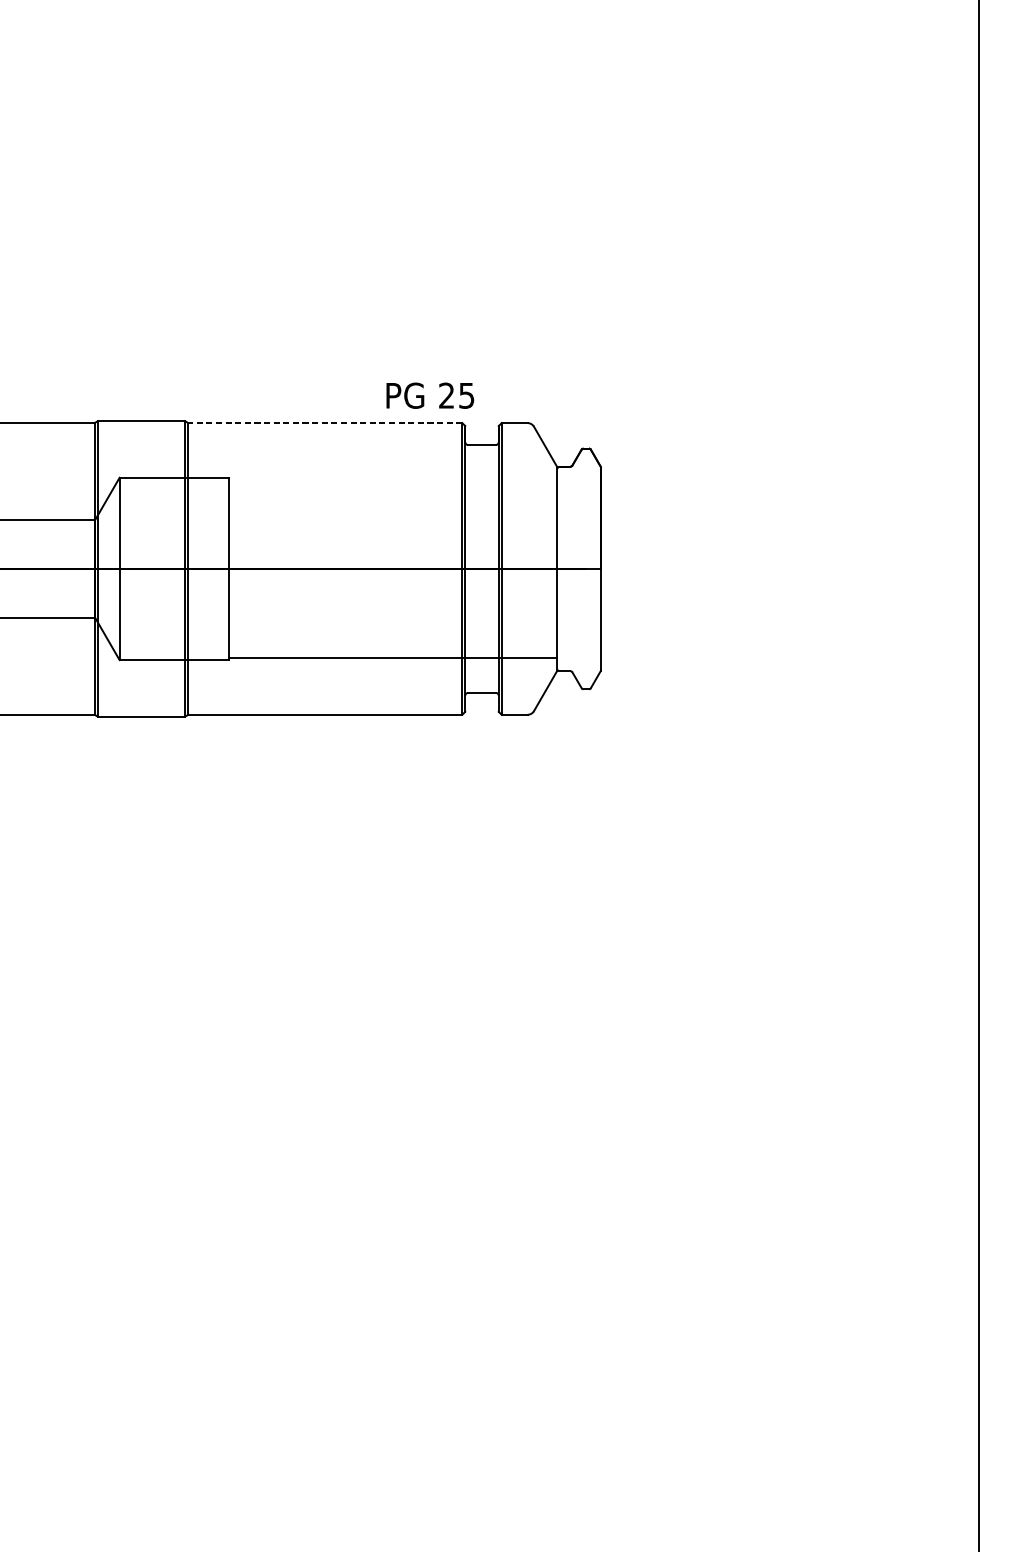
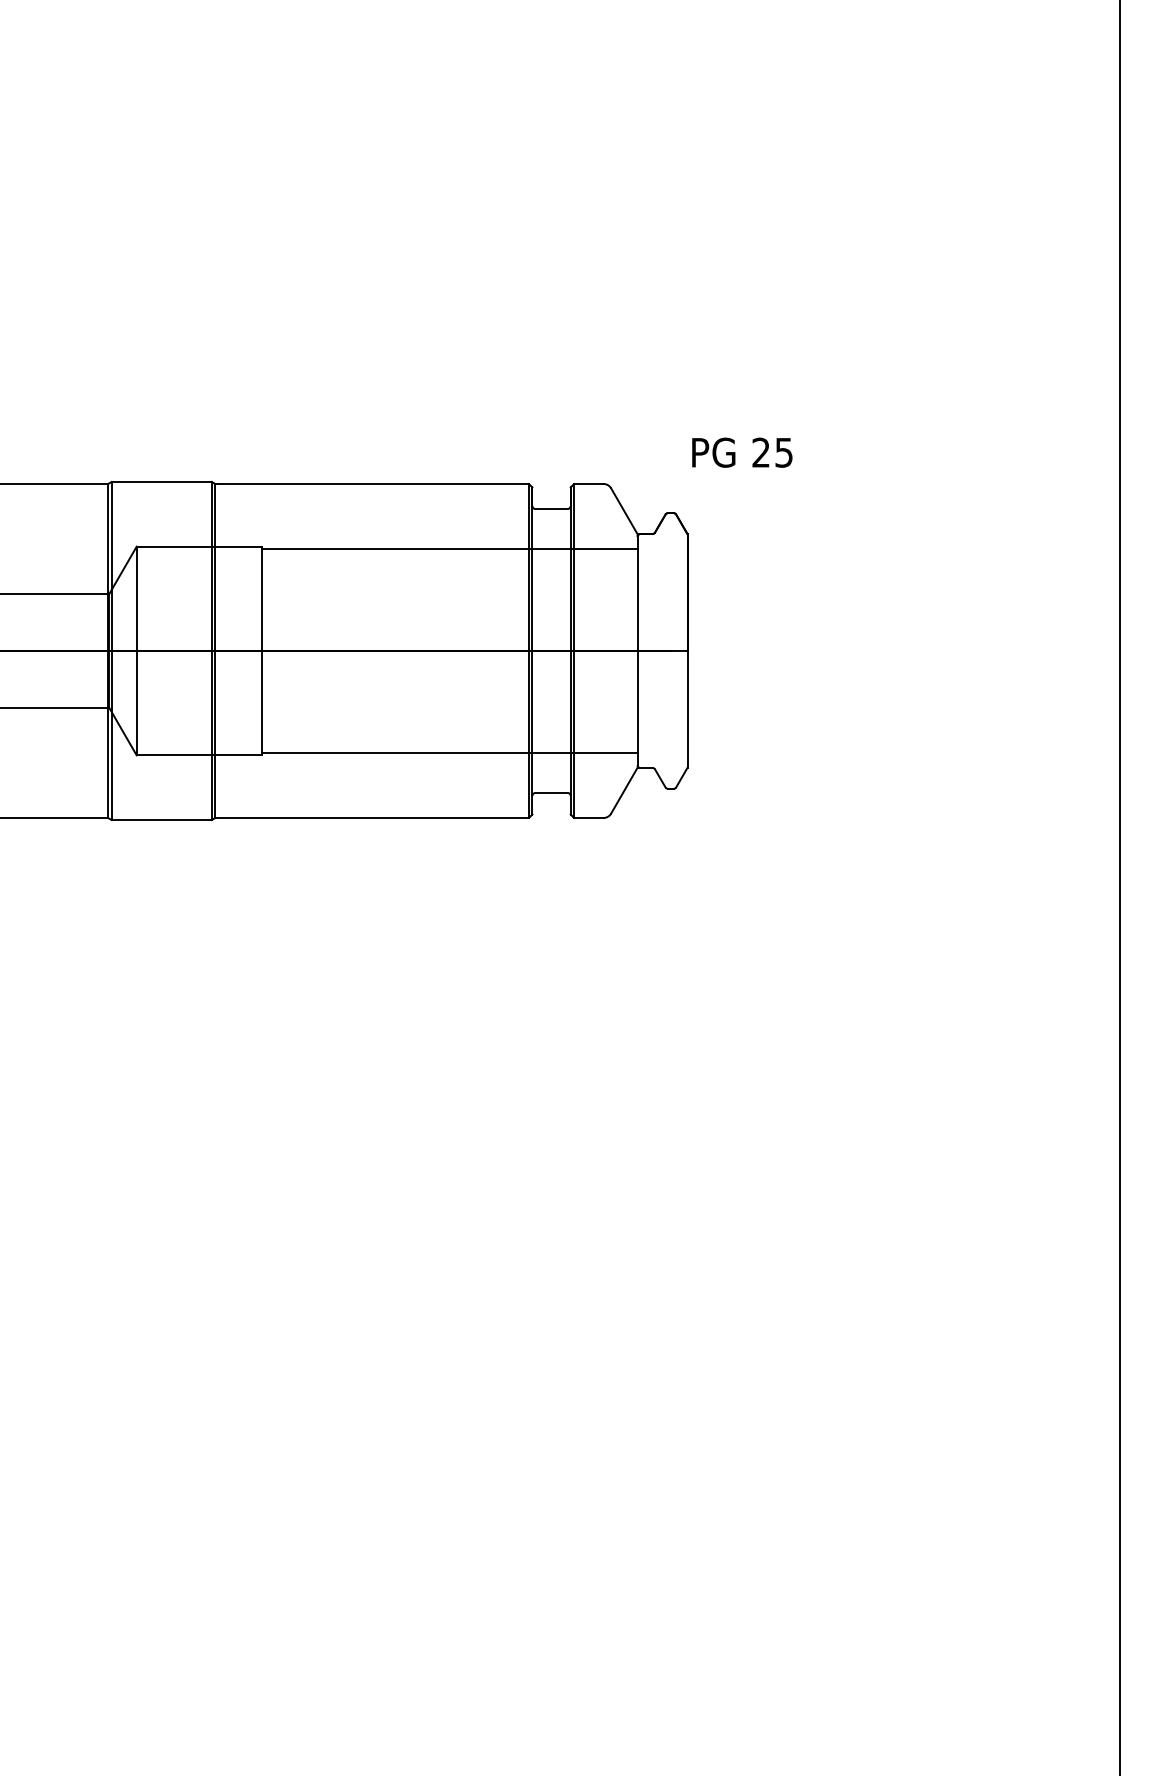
text: (430, 395) -> (742, 452), moved
line: (325, 423) -> (372, 484), dashed -> solid
line: (392, 479) -> (449, 548), added

